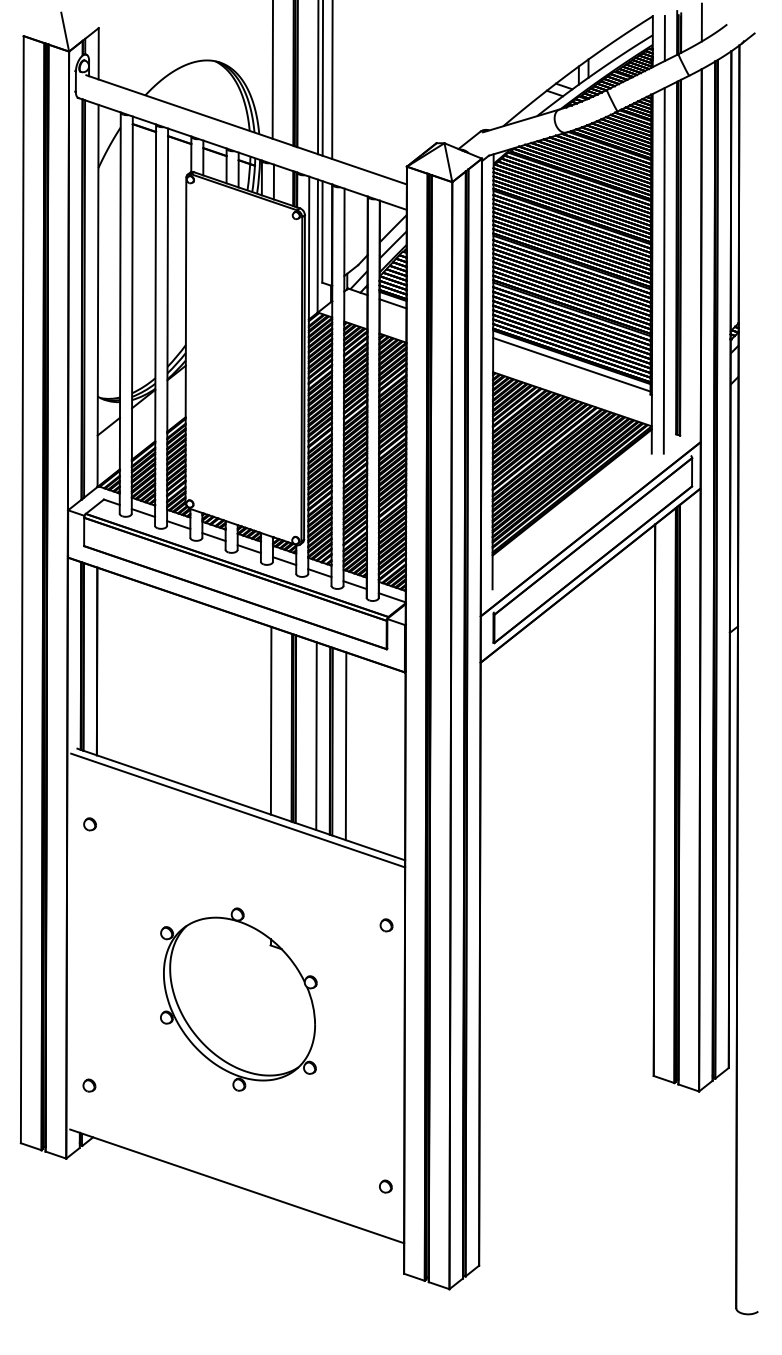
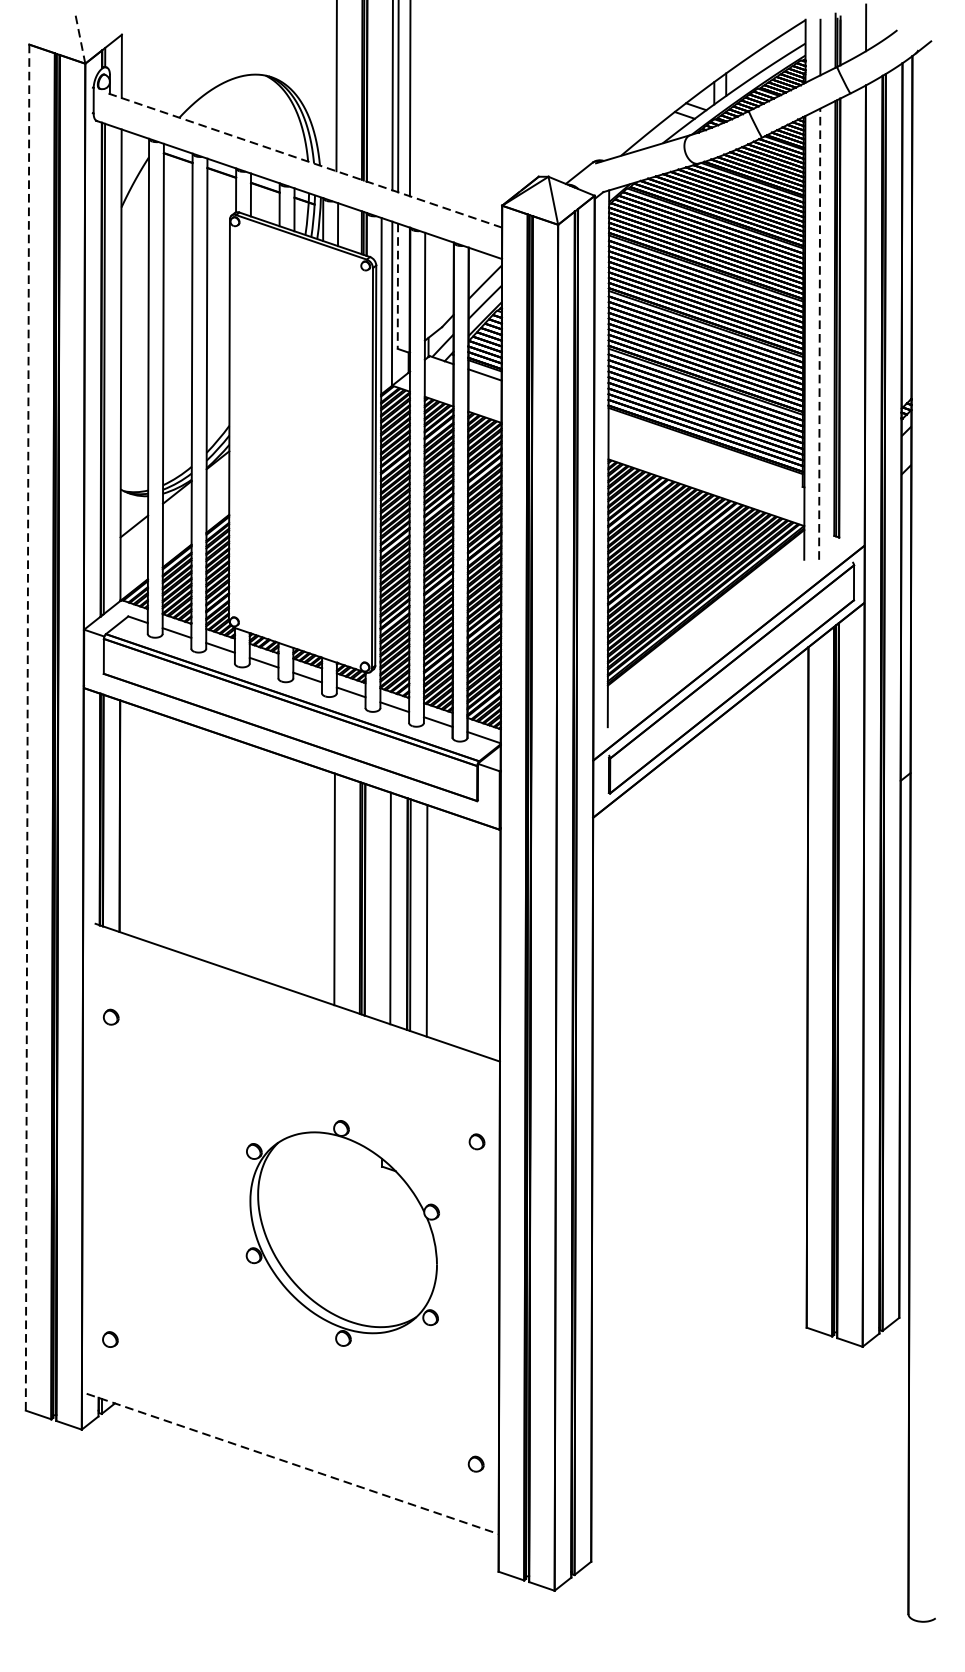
line: (65, 32) -> (80, 40), solid -> dashed
line: (246, 129) -> (304, 159), solid -> dashed
line: (322, 231) -> (397, 285), solid -> dashed
line: (664, 270) -> (819, 333), solid -> dashed
line: (571, 364) -> (705, 449), removed
line: (22, 589) -> (27, 727), solid -> dashed
line: (238, 810) -> (294, 1000), removed
part: (238, 999) -> (342, 1233), moved
line: (237, 1186) -> (293, 1464), solid -> dashed

